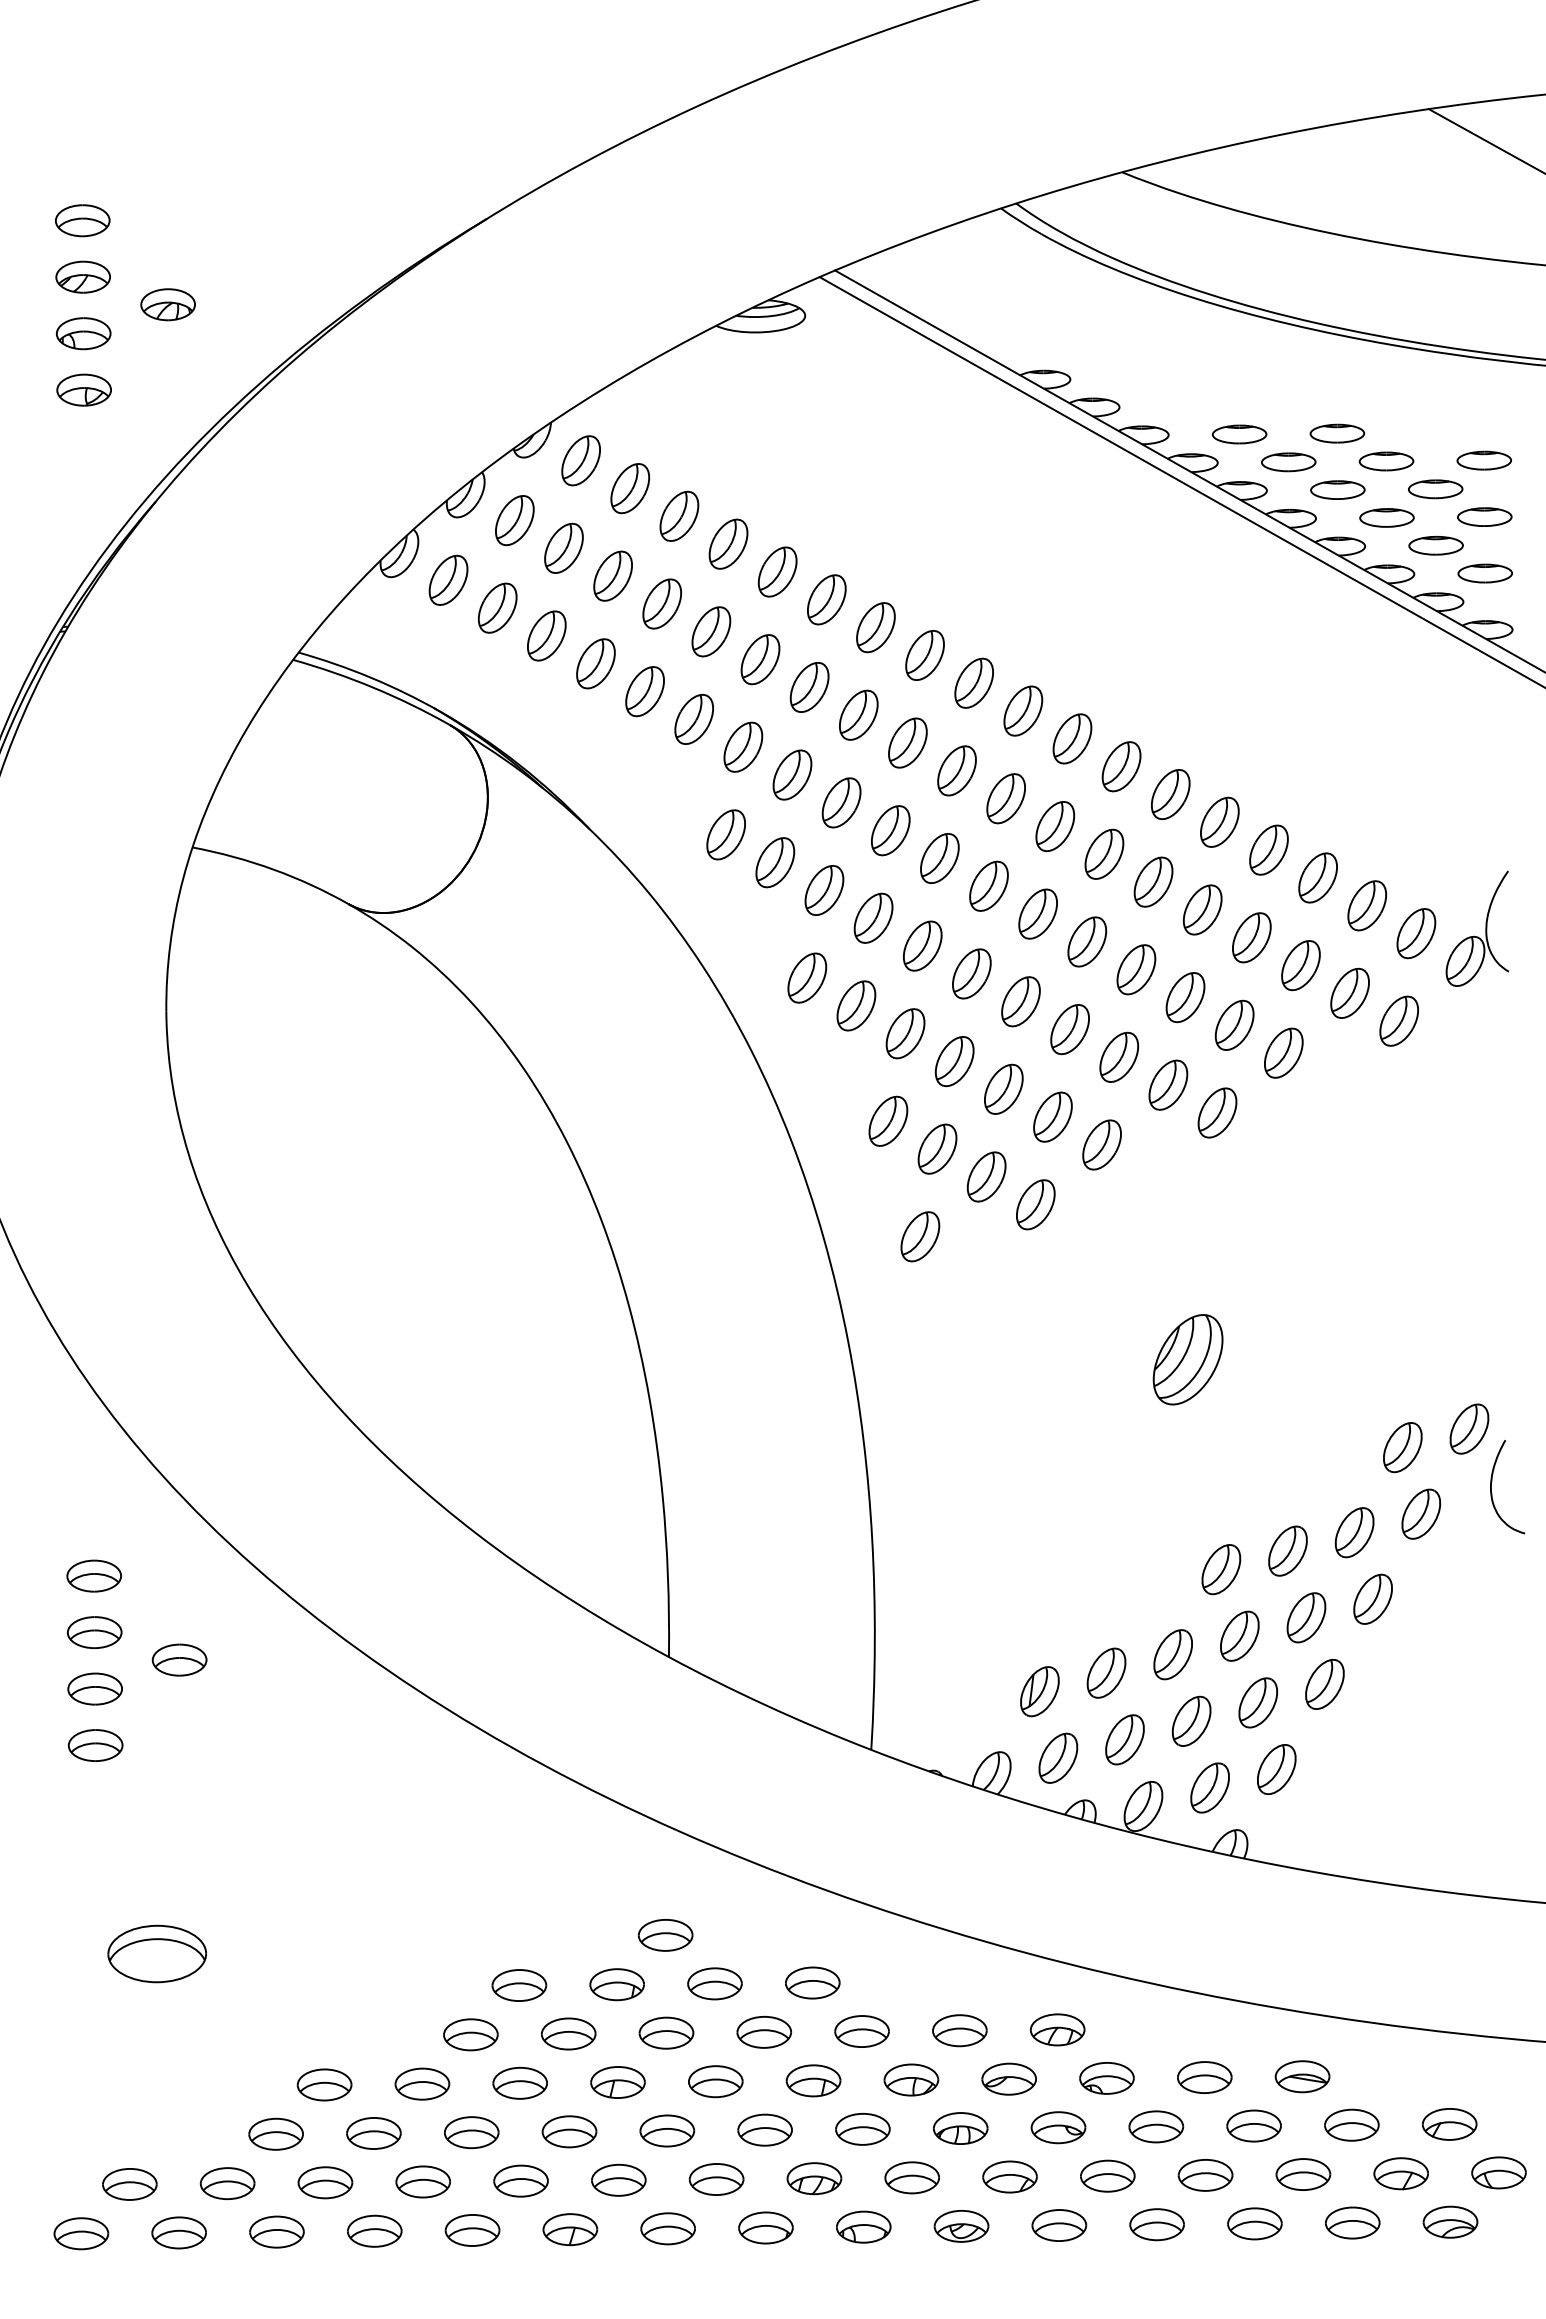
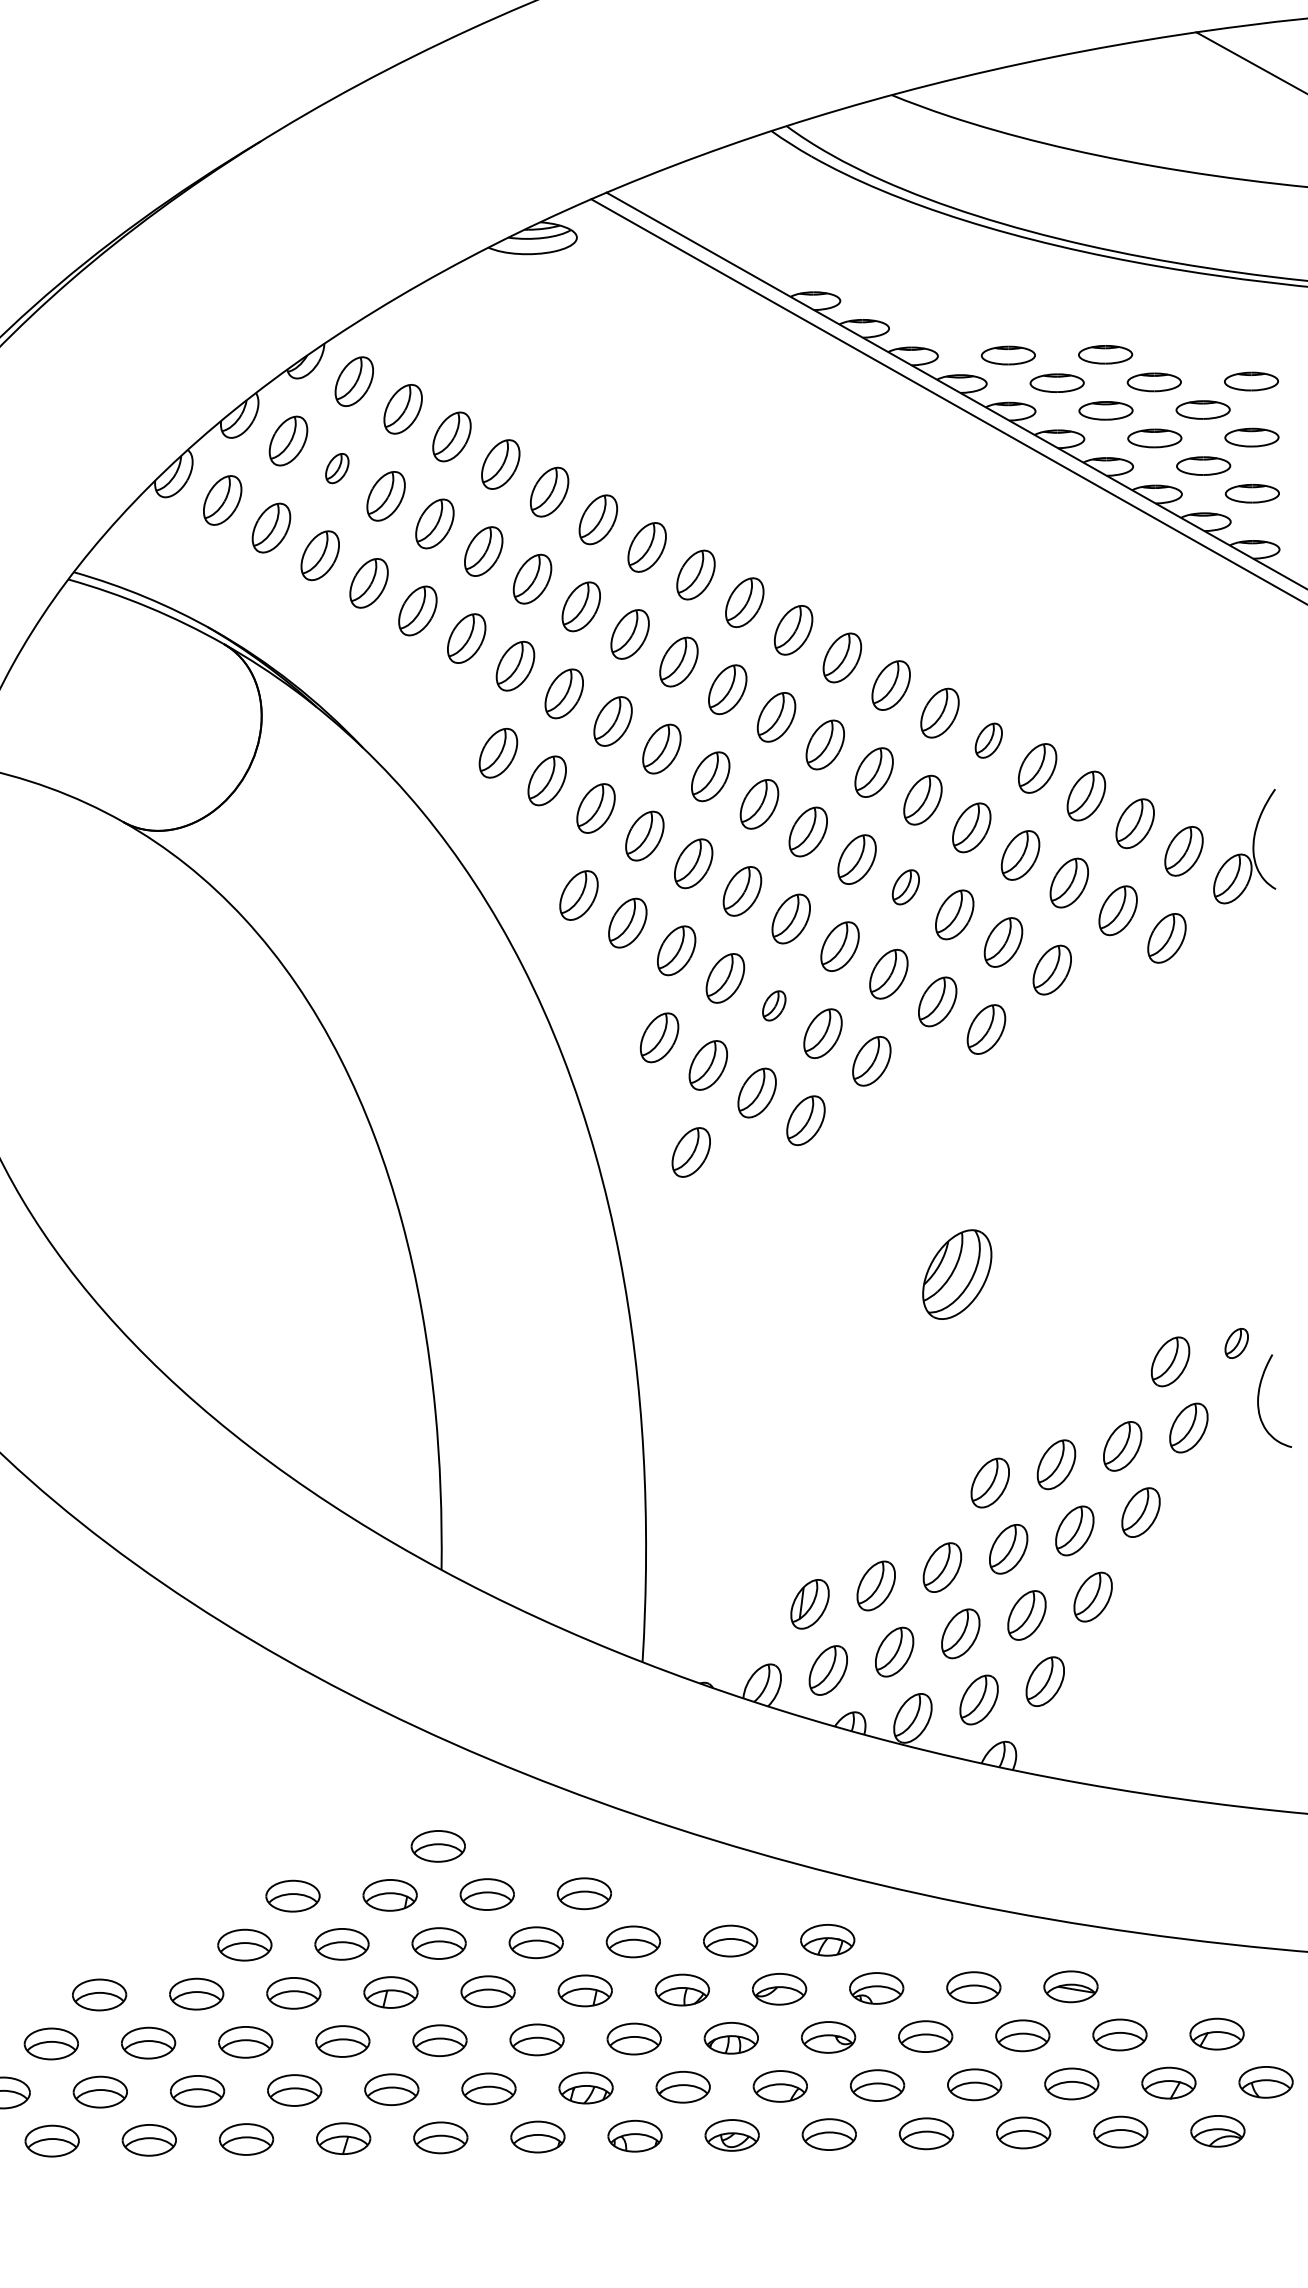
part: (563, 547) -> (336, 467), size x0.6
part: (1219, 821) -> (988, 739), size x0.7
part: (1136, 969) -> (906, 886), size x0.7
part: (1003, 1088) -> (773, 1005), size x0.6
part: (1469, 1428) -> (1236, 1342), size x0.6

